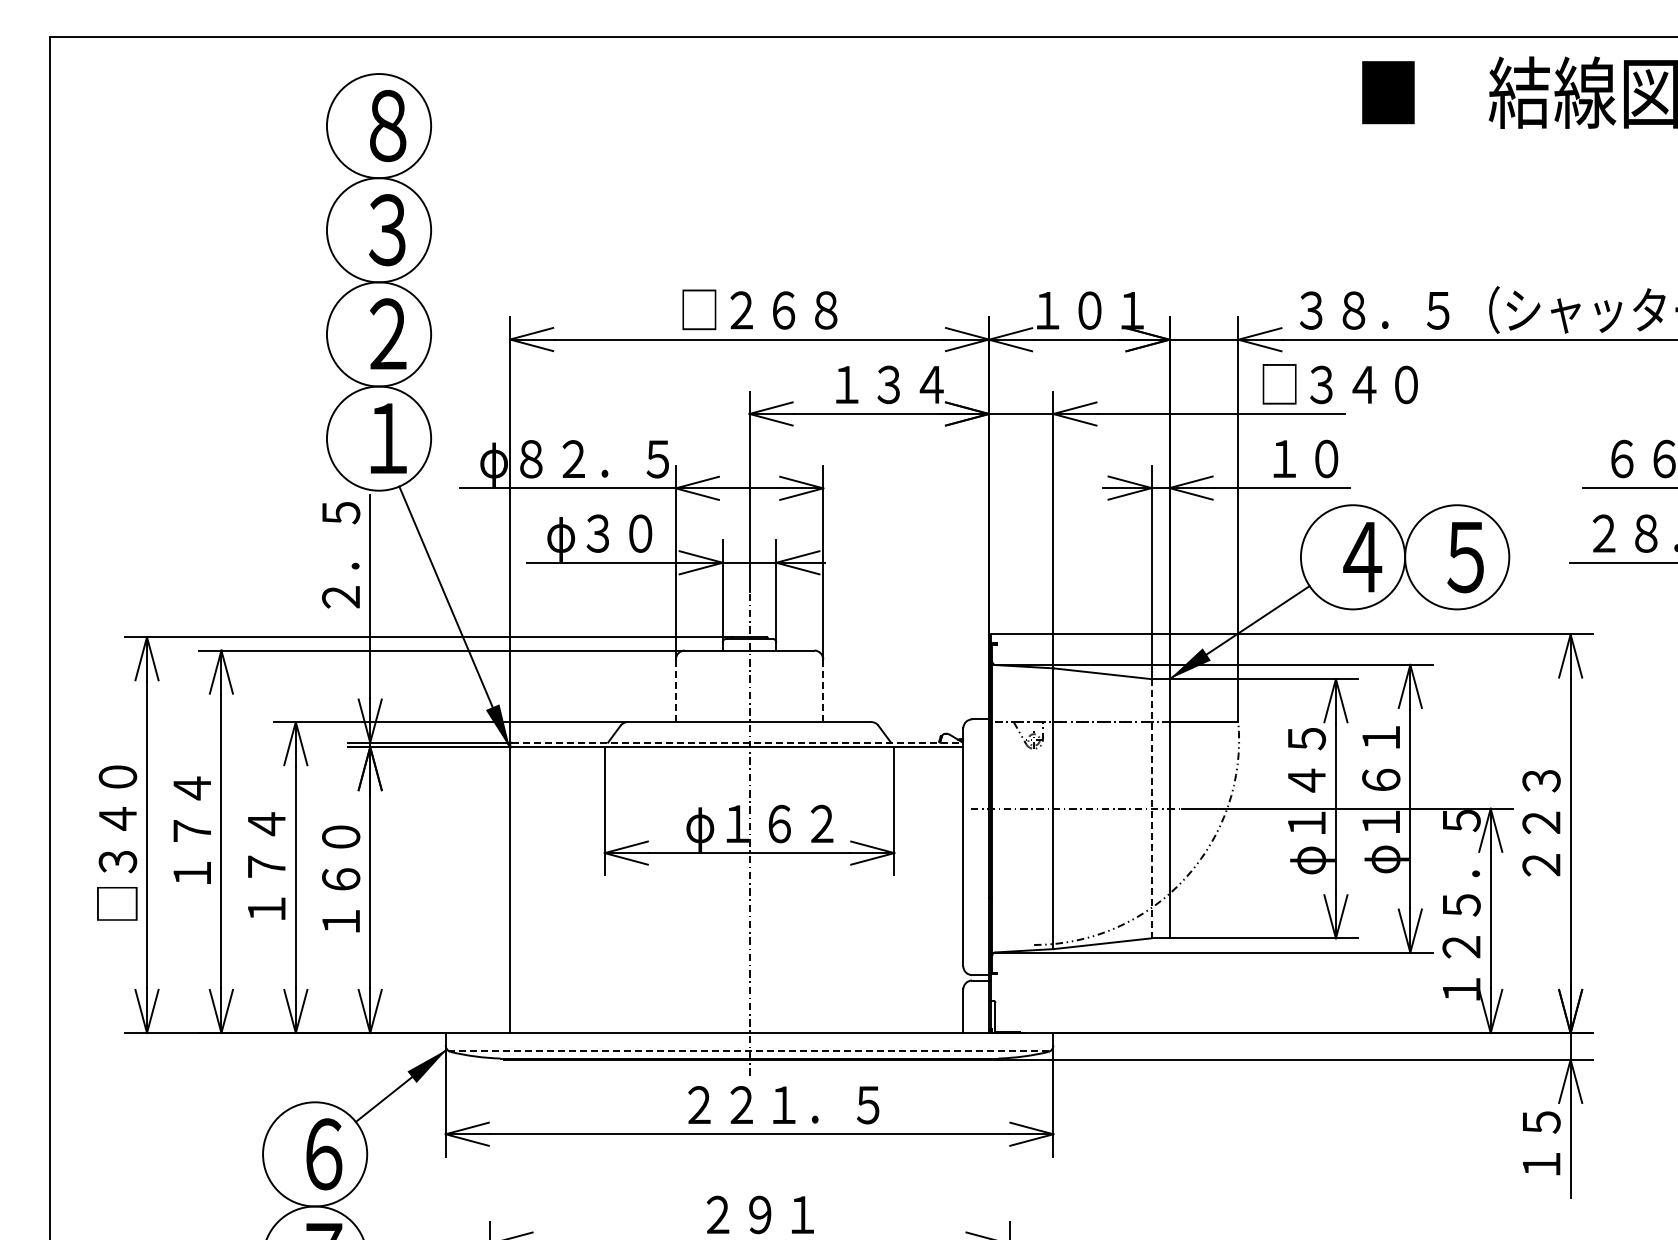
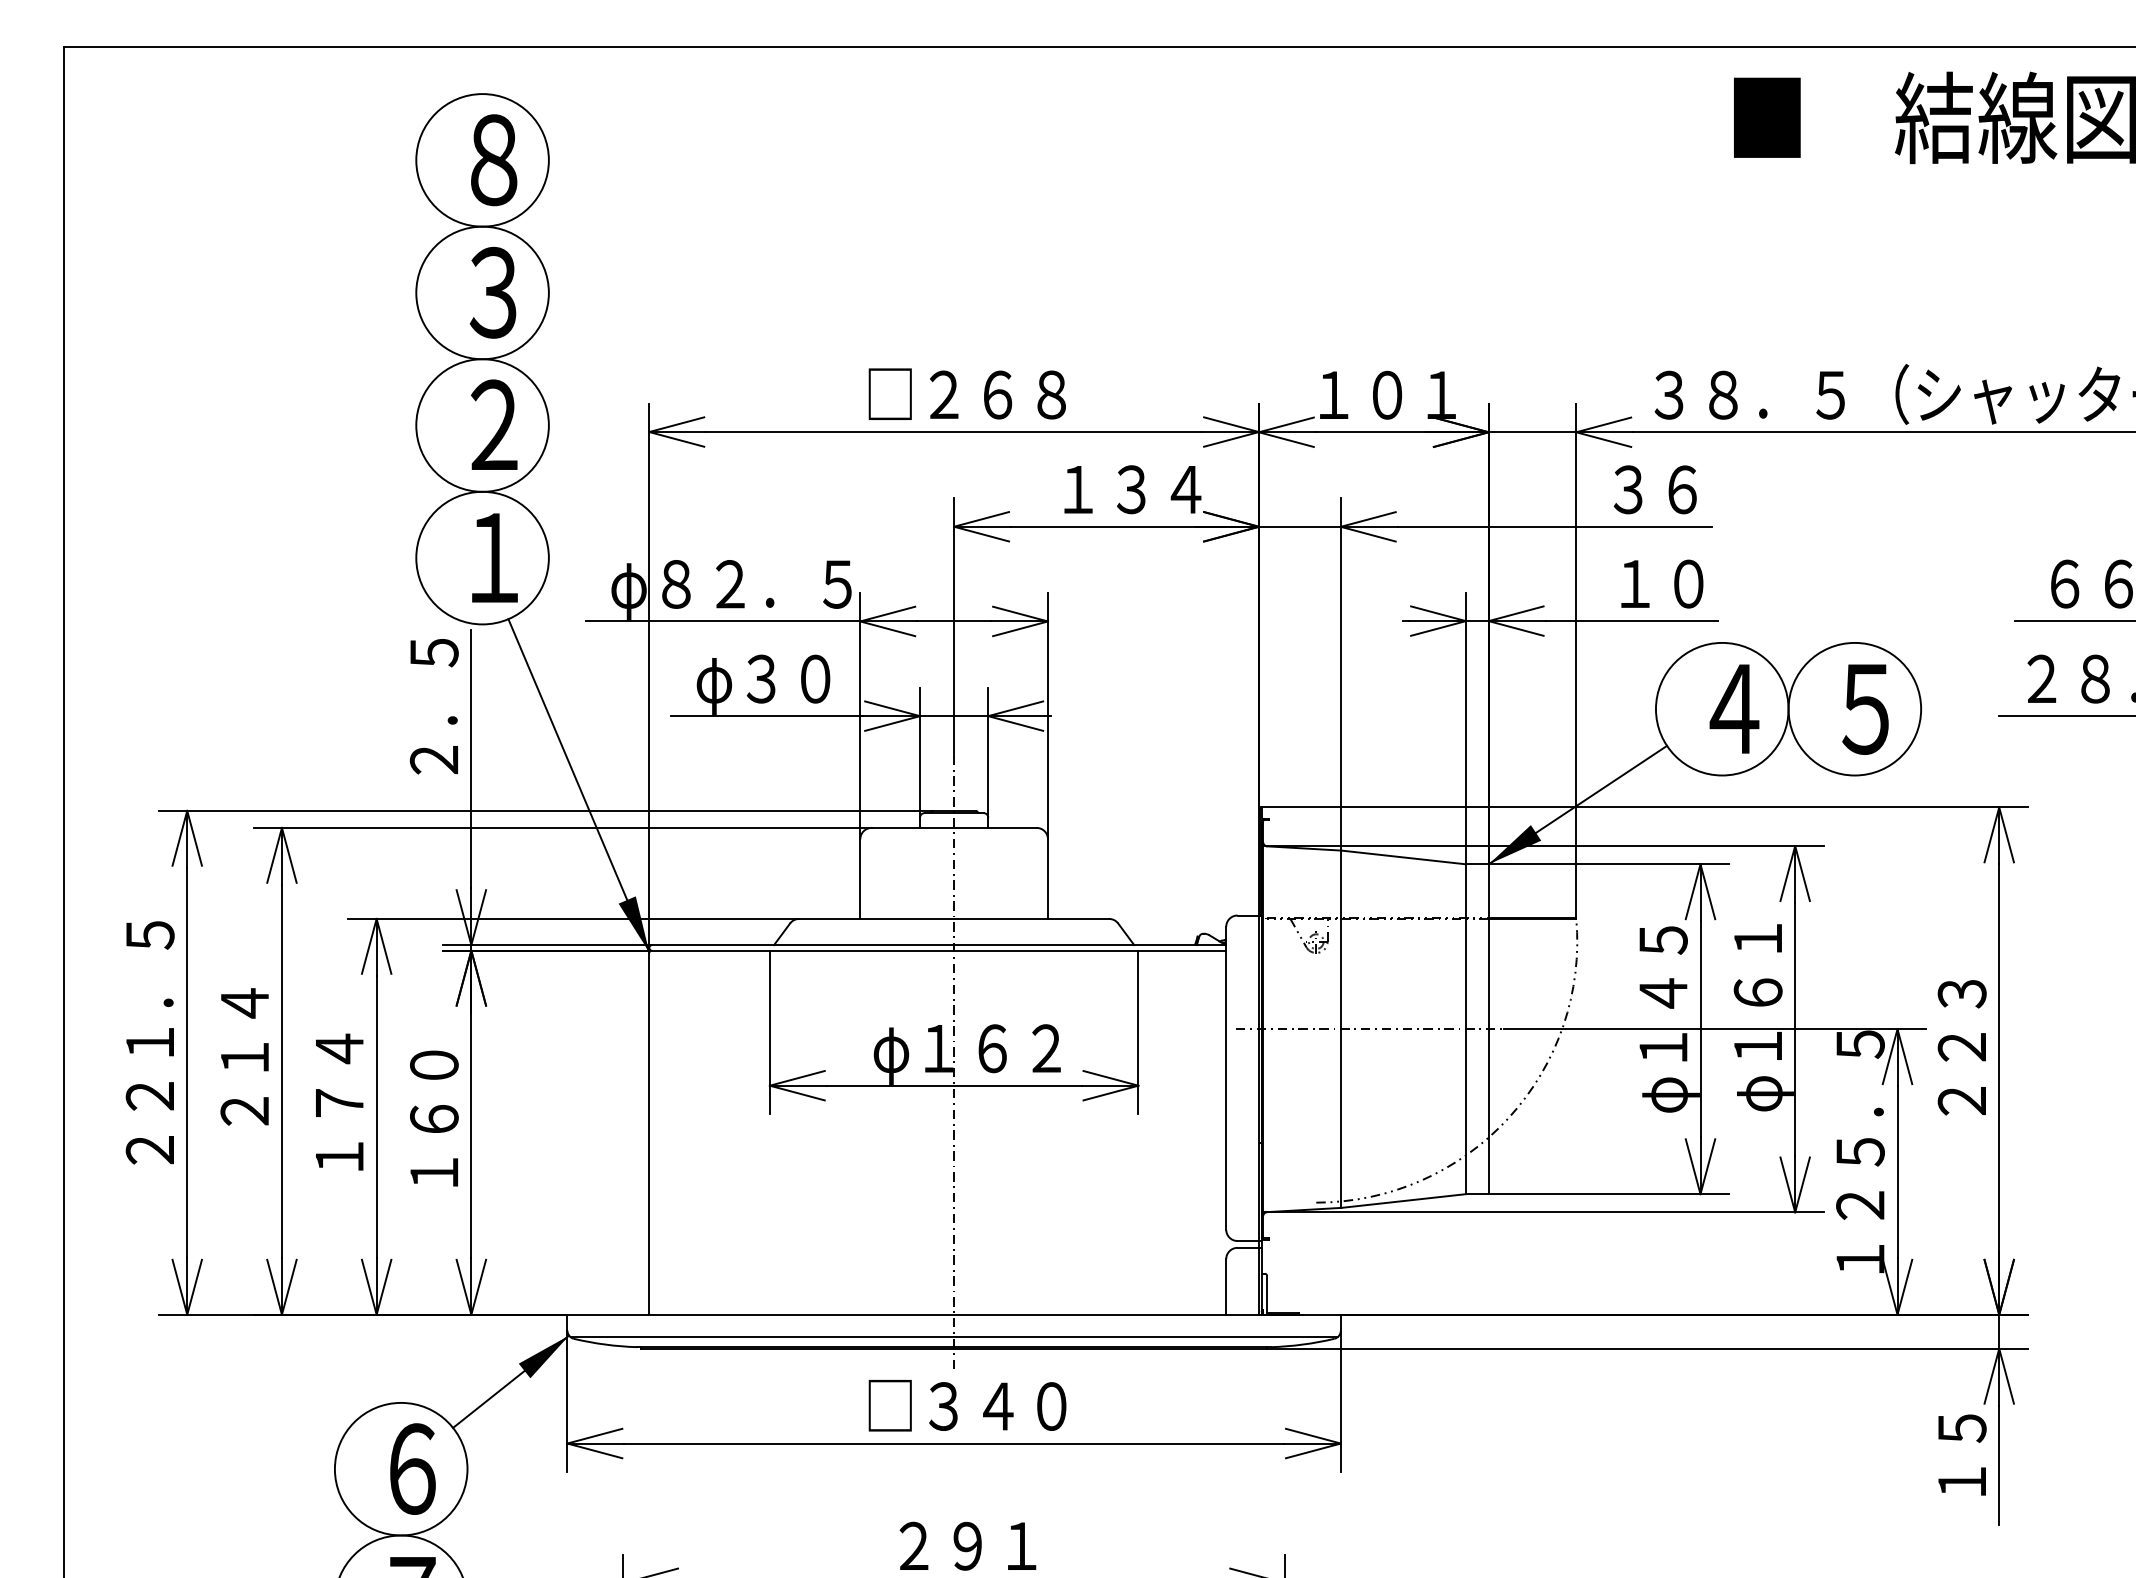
text: (1339, 384) -> (1705, 489), □３４０ -> ３６
line: (675, 690) -> (859, 878), dashed -> solid
line: (823, 690) -> (1048, 878), dashed -> solid
line: (737, 742) -> (938, 944), dashed -> solid
line: (1151, 808) -> (1465, 1028), dashed -> solid
text: (117, 822) -> (149, 1046), □３４０ -> ２２１．５
text: (191, 851) -> (243, 1083), １７４ -> ２１４
line: (750, 1050) -> (955, 1336), dashed -> solid
text: (780, 1104) -> (993, 1405), ２２１．５ -> □３４０

